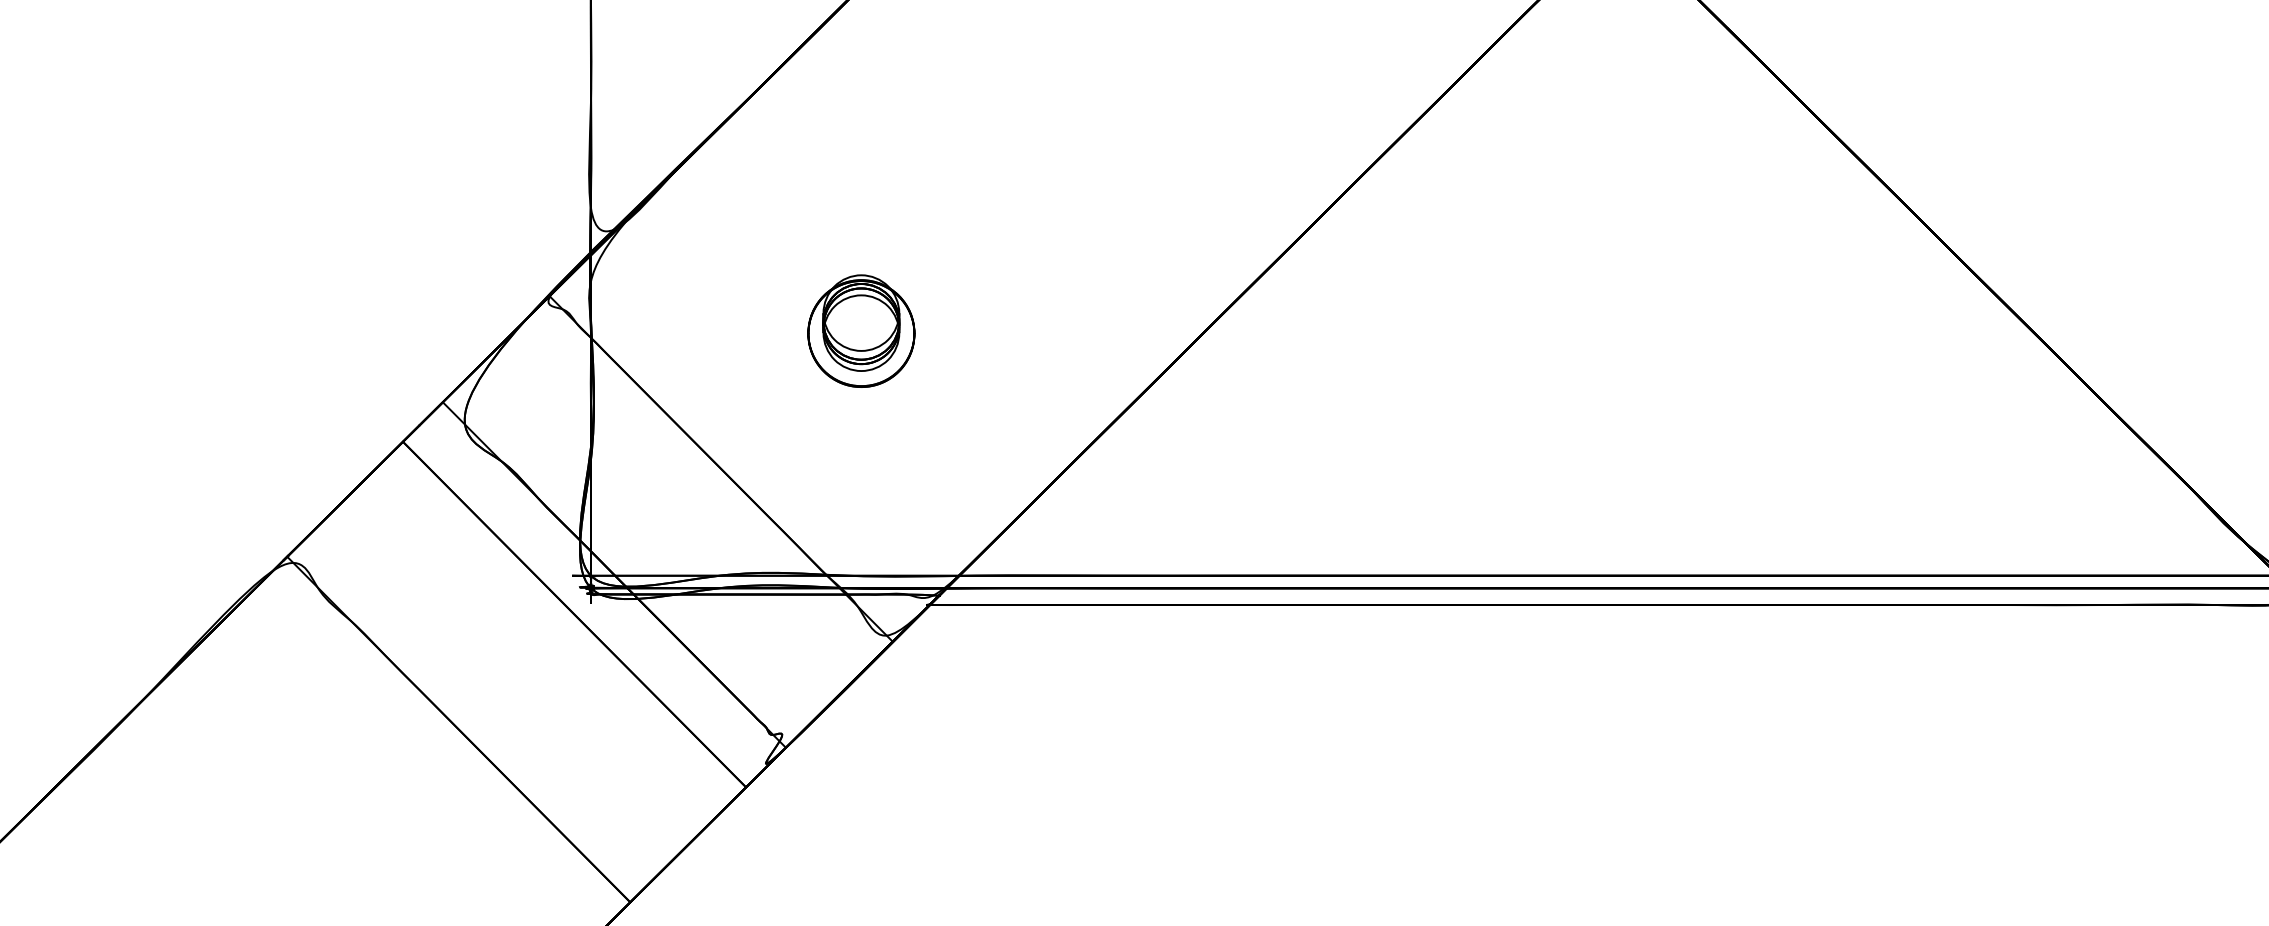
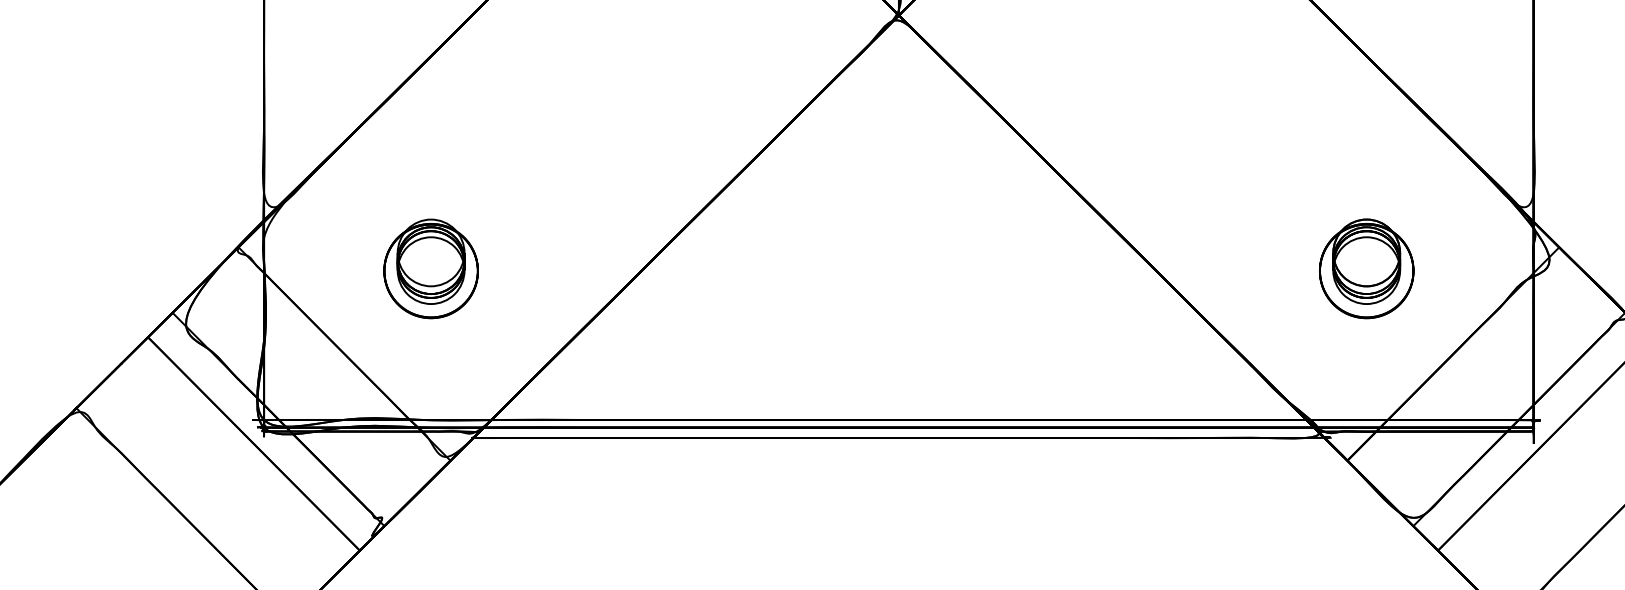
part: (860, 330) -> (430, 268), size x1.43

